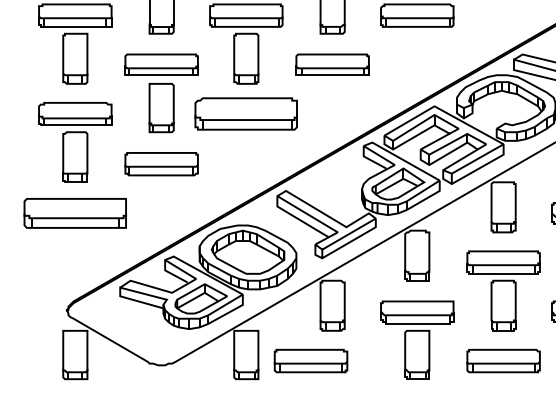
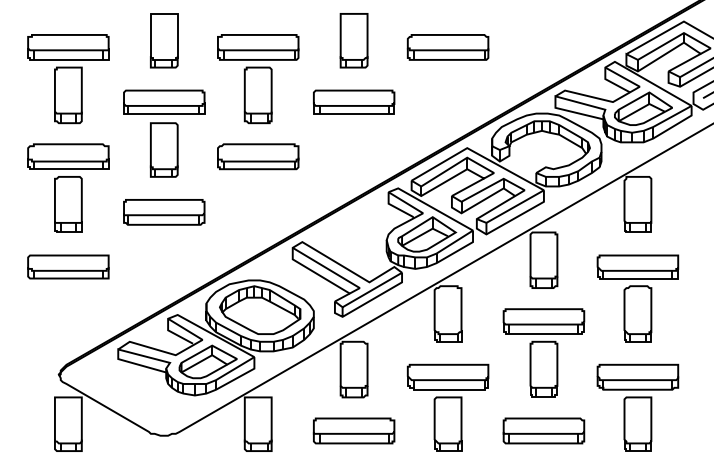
part: (246, 113) -> (258, 156), size x0.71
part: (75, 212) -> (68, 266), size x0.71
part: (310, 360) -> (353, 430), moved

